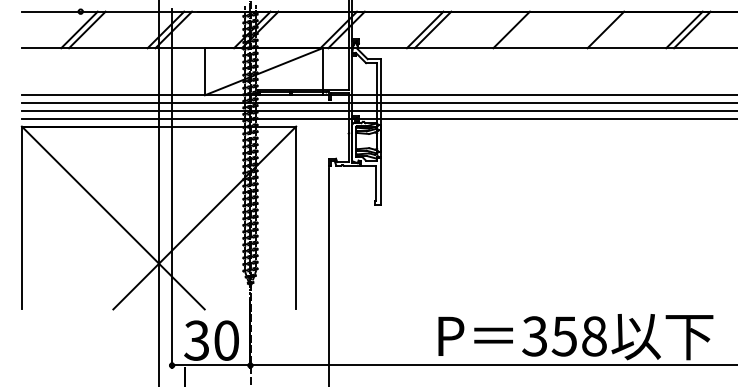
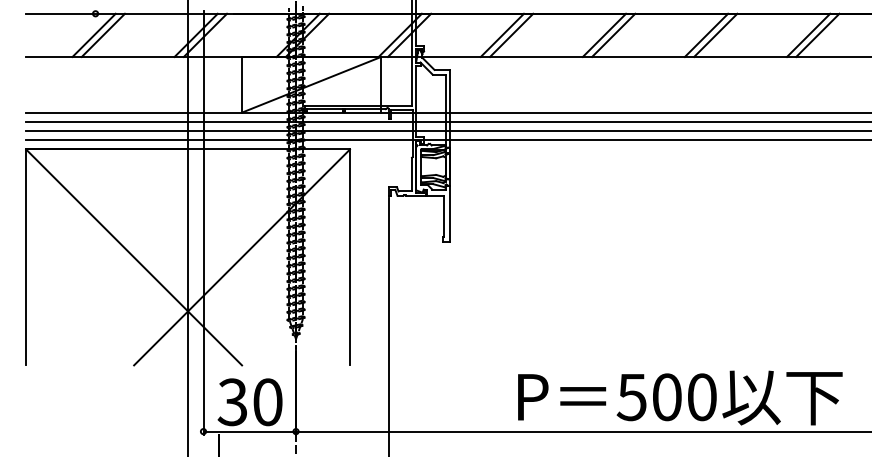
line: (519, 29) -> (613, 34), added
line: (598, 29) -> (706, 34), added
text: (564, 336) -> (666, 397), 358 -> 500

